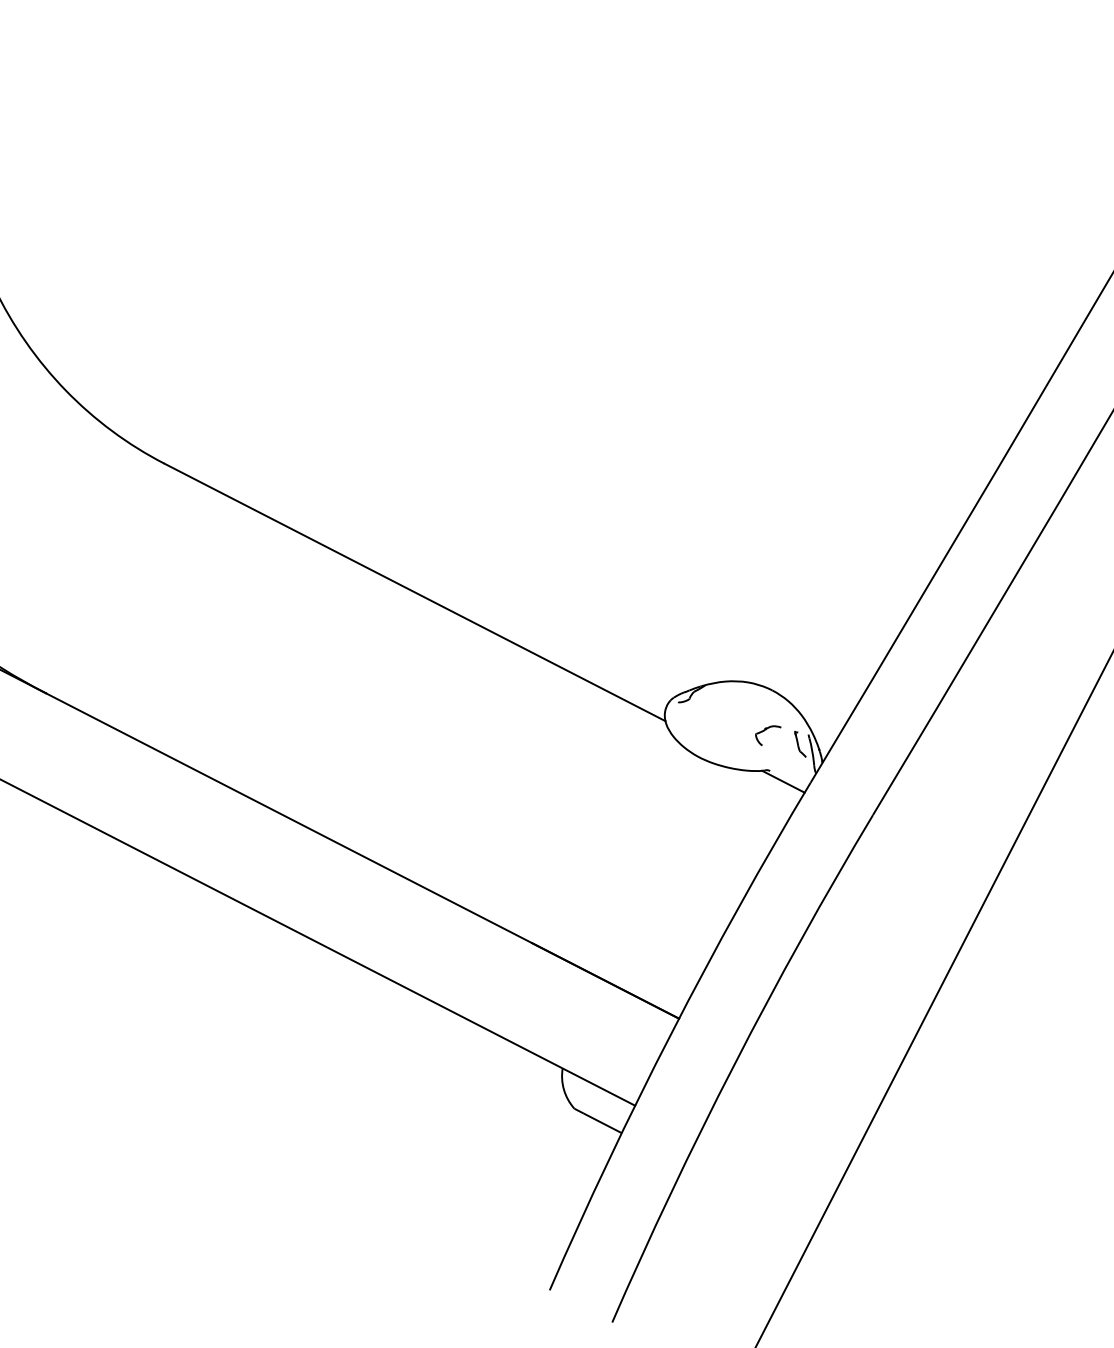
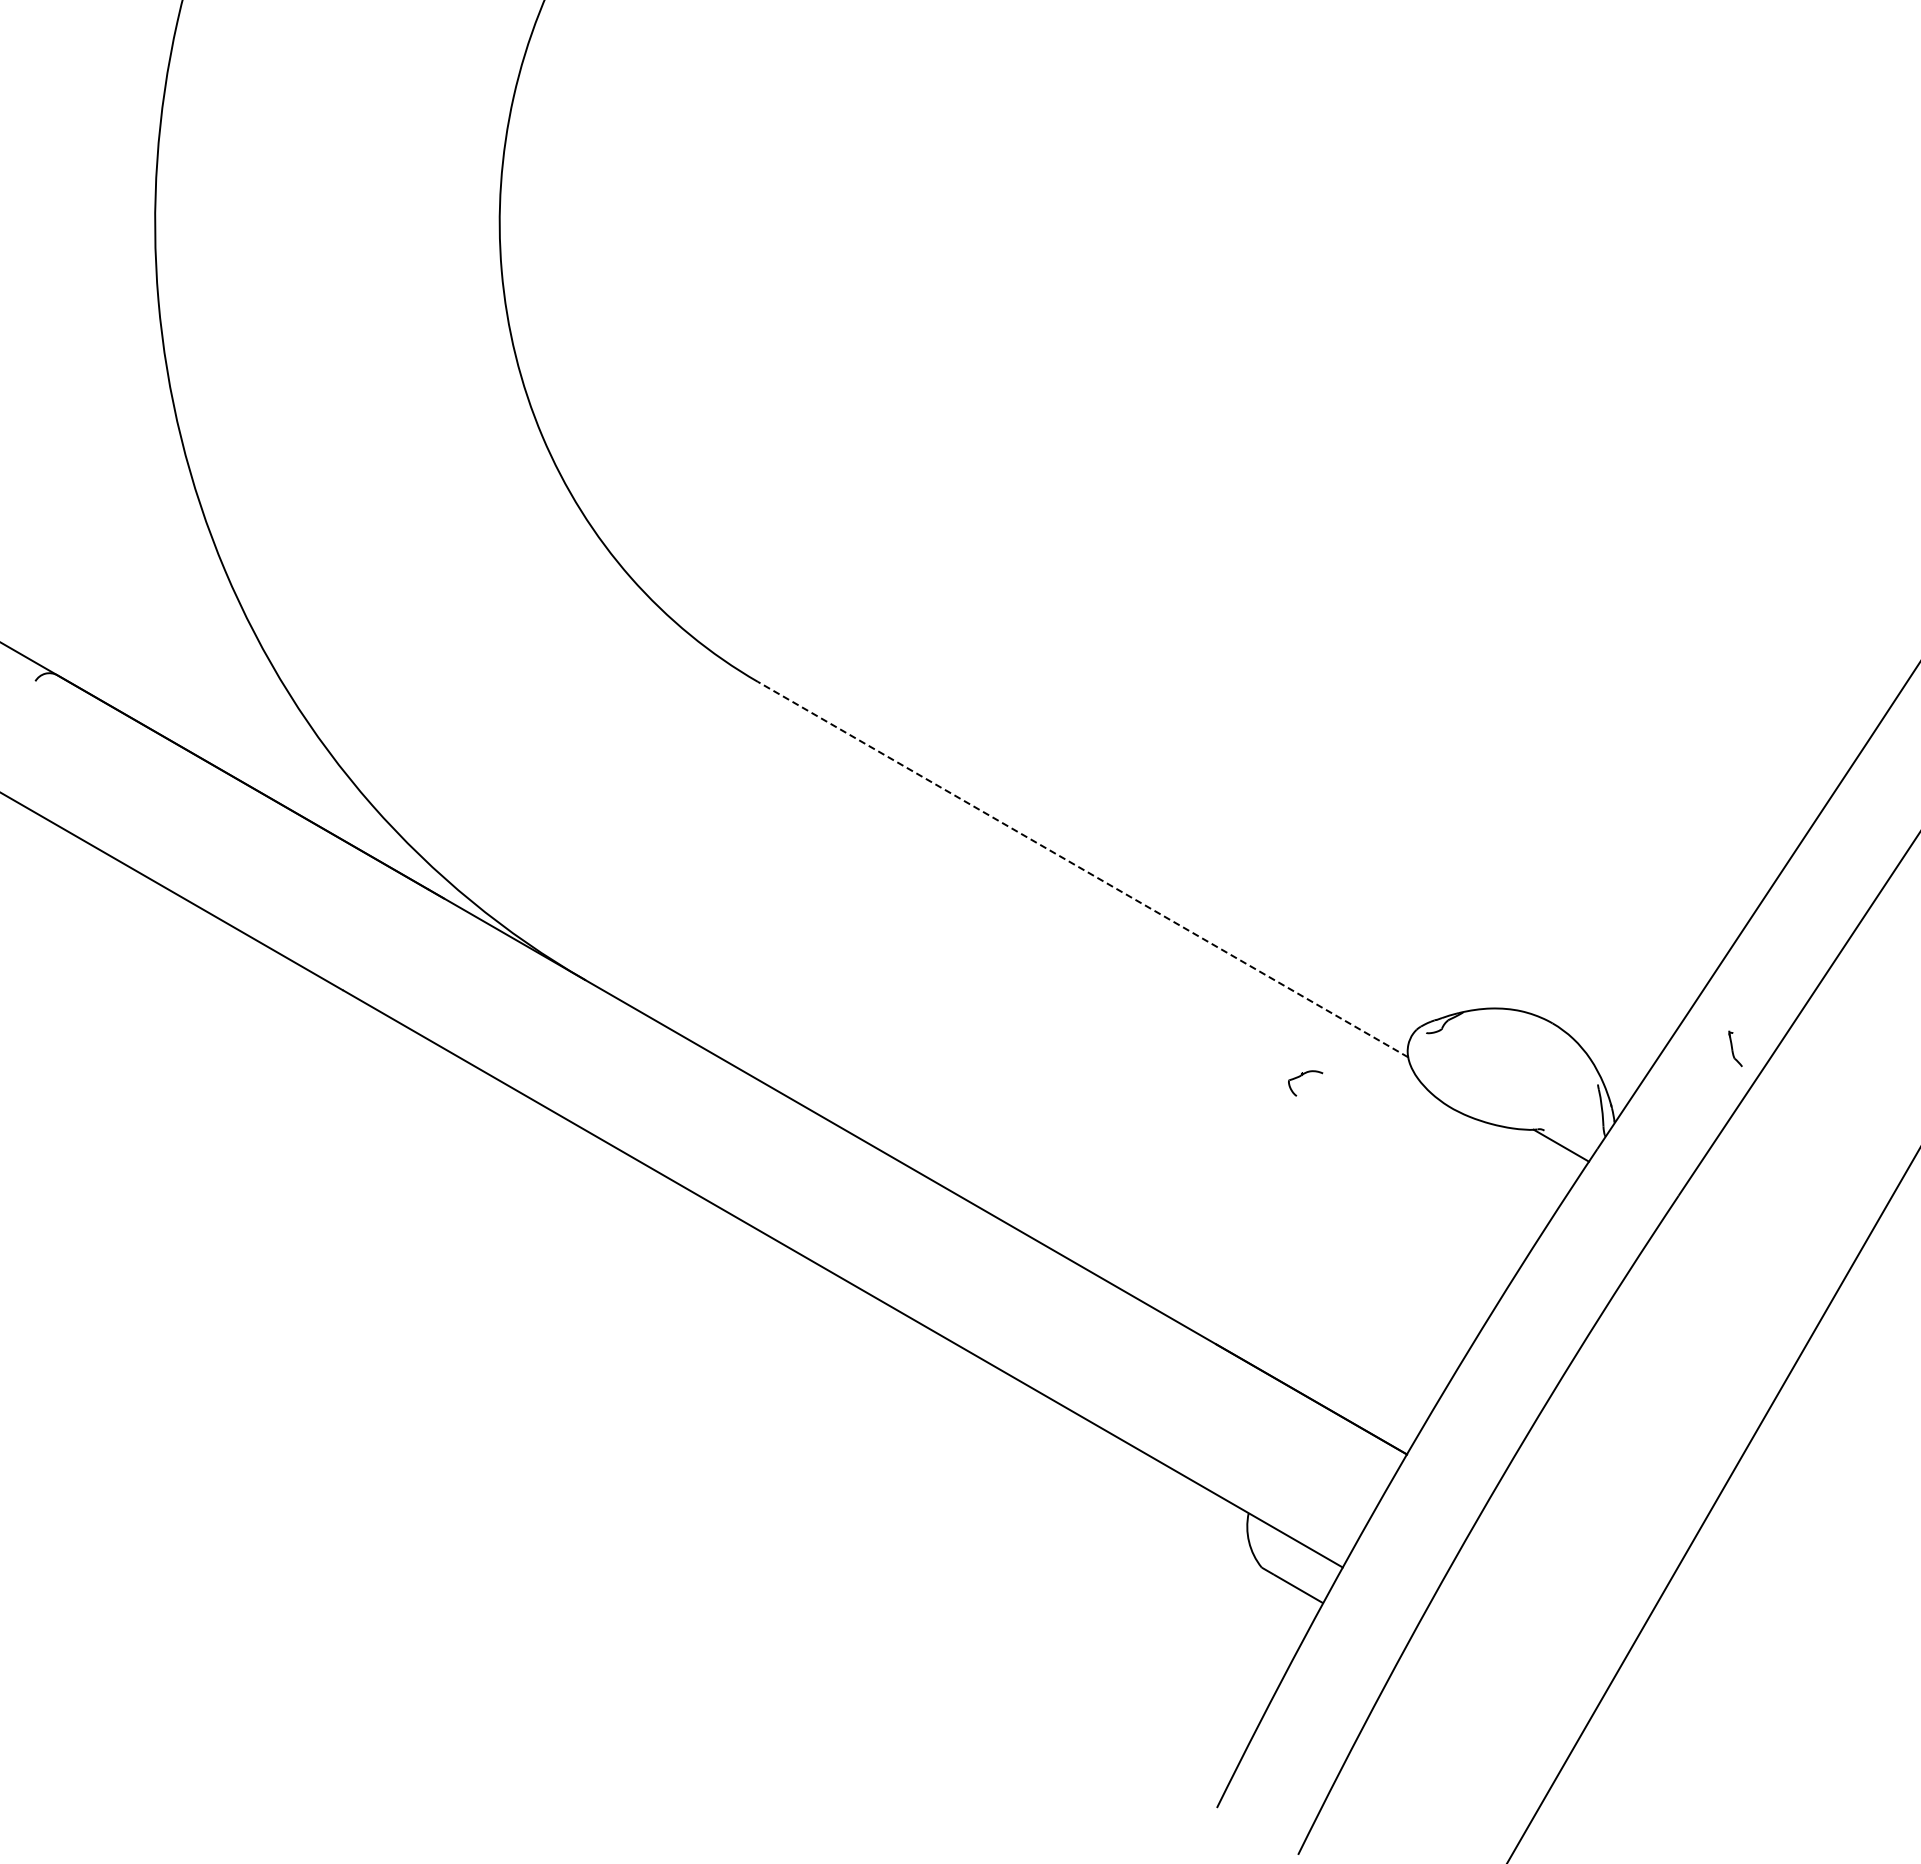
line: (415, 592) -> (1083, 869), solid -> dashed
part: (765, 730) -> (1301, 1076), moved
part: (800, 743) -> (1735, 1048), moved

